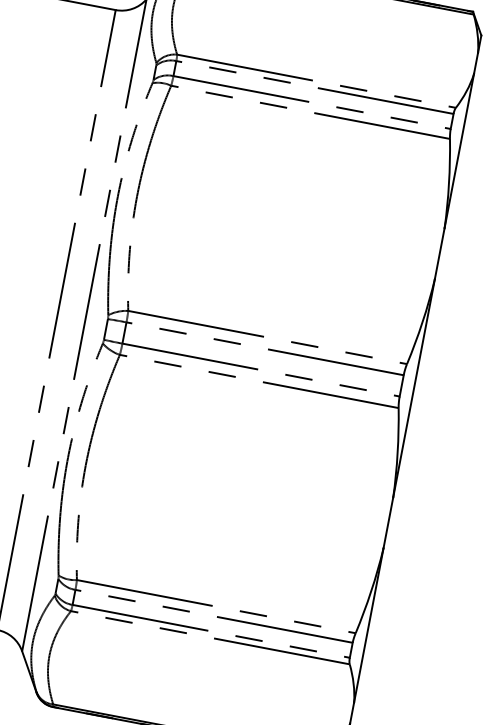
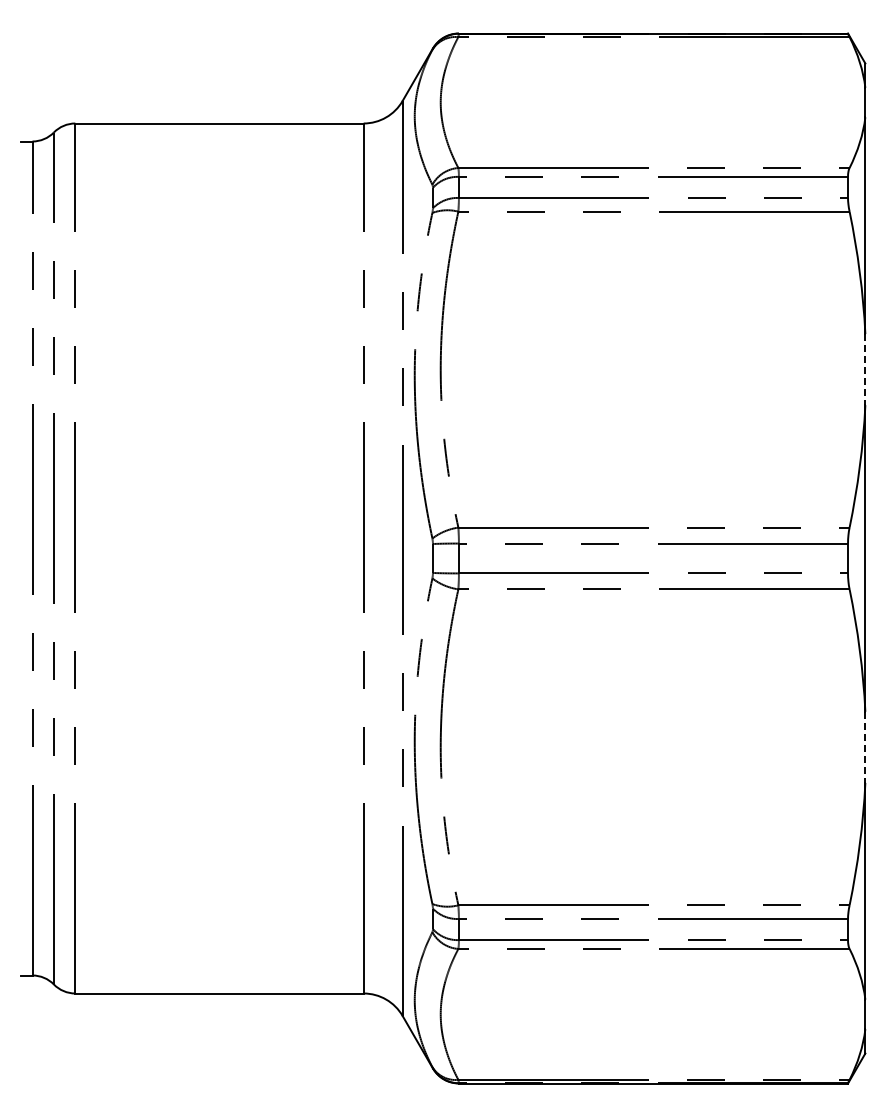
line: (439, 253) -> (865, 369), solid -> dashed
line: (388, 522) -> (865, 747), solid -> dashed

